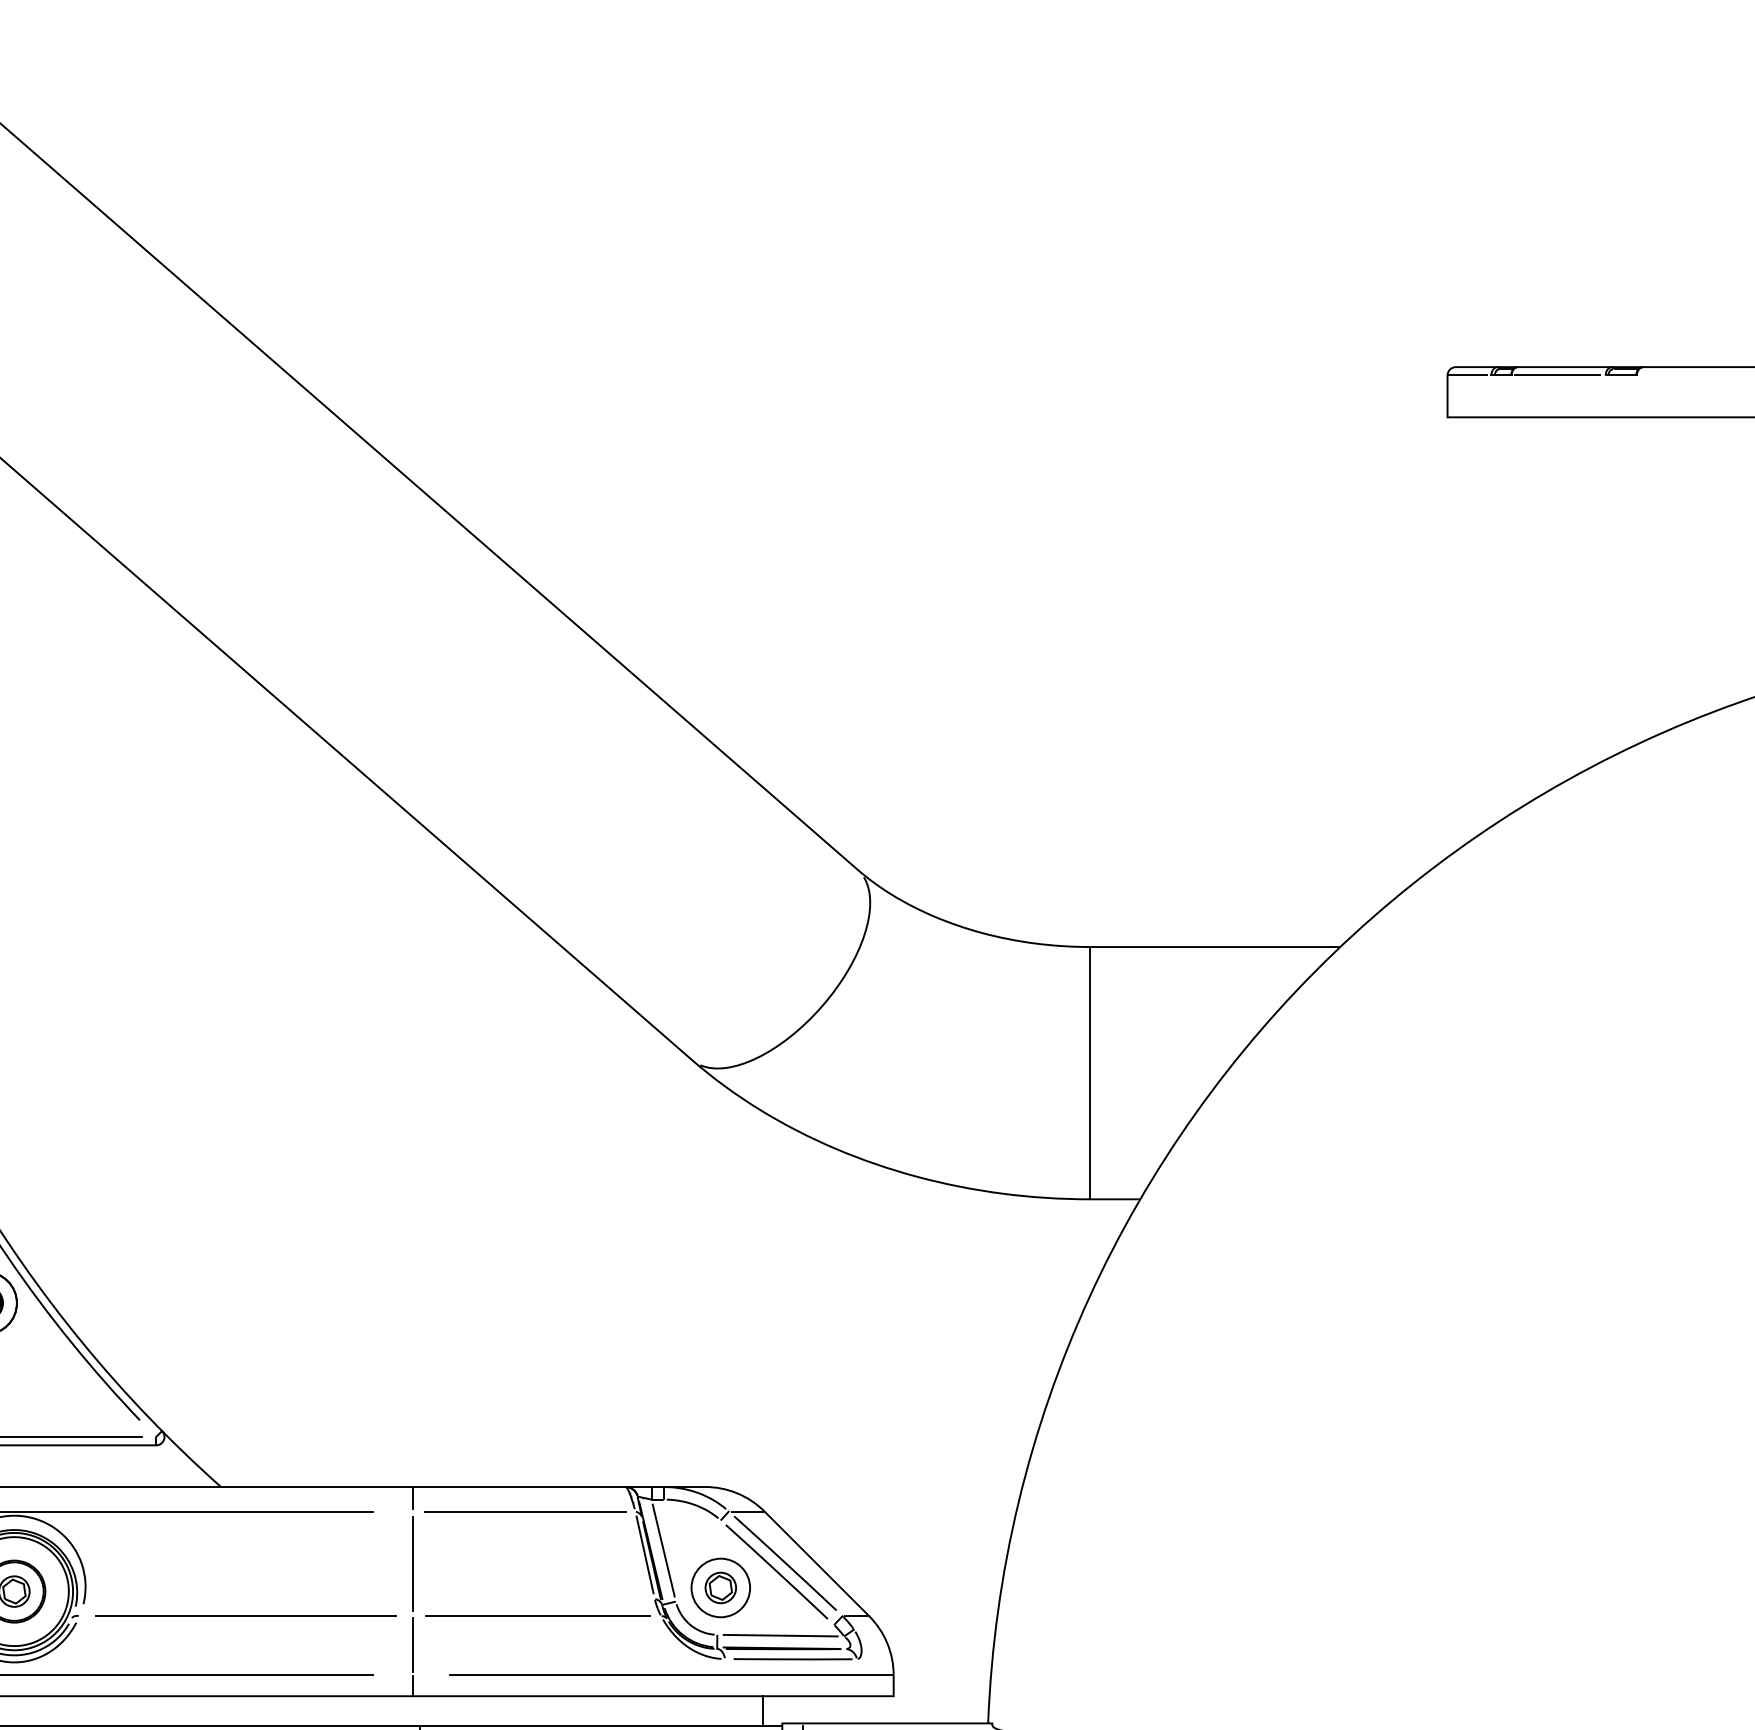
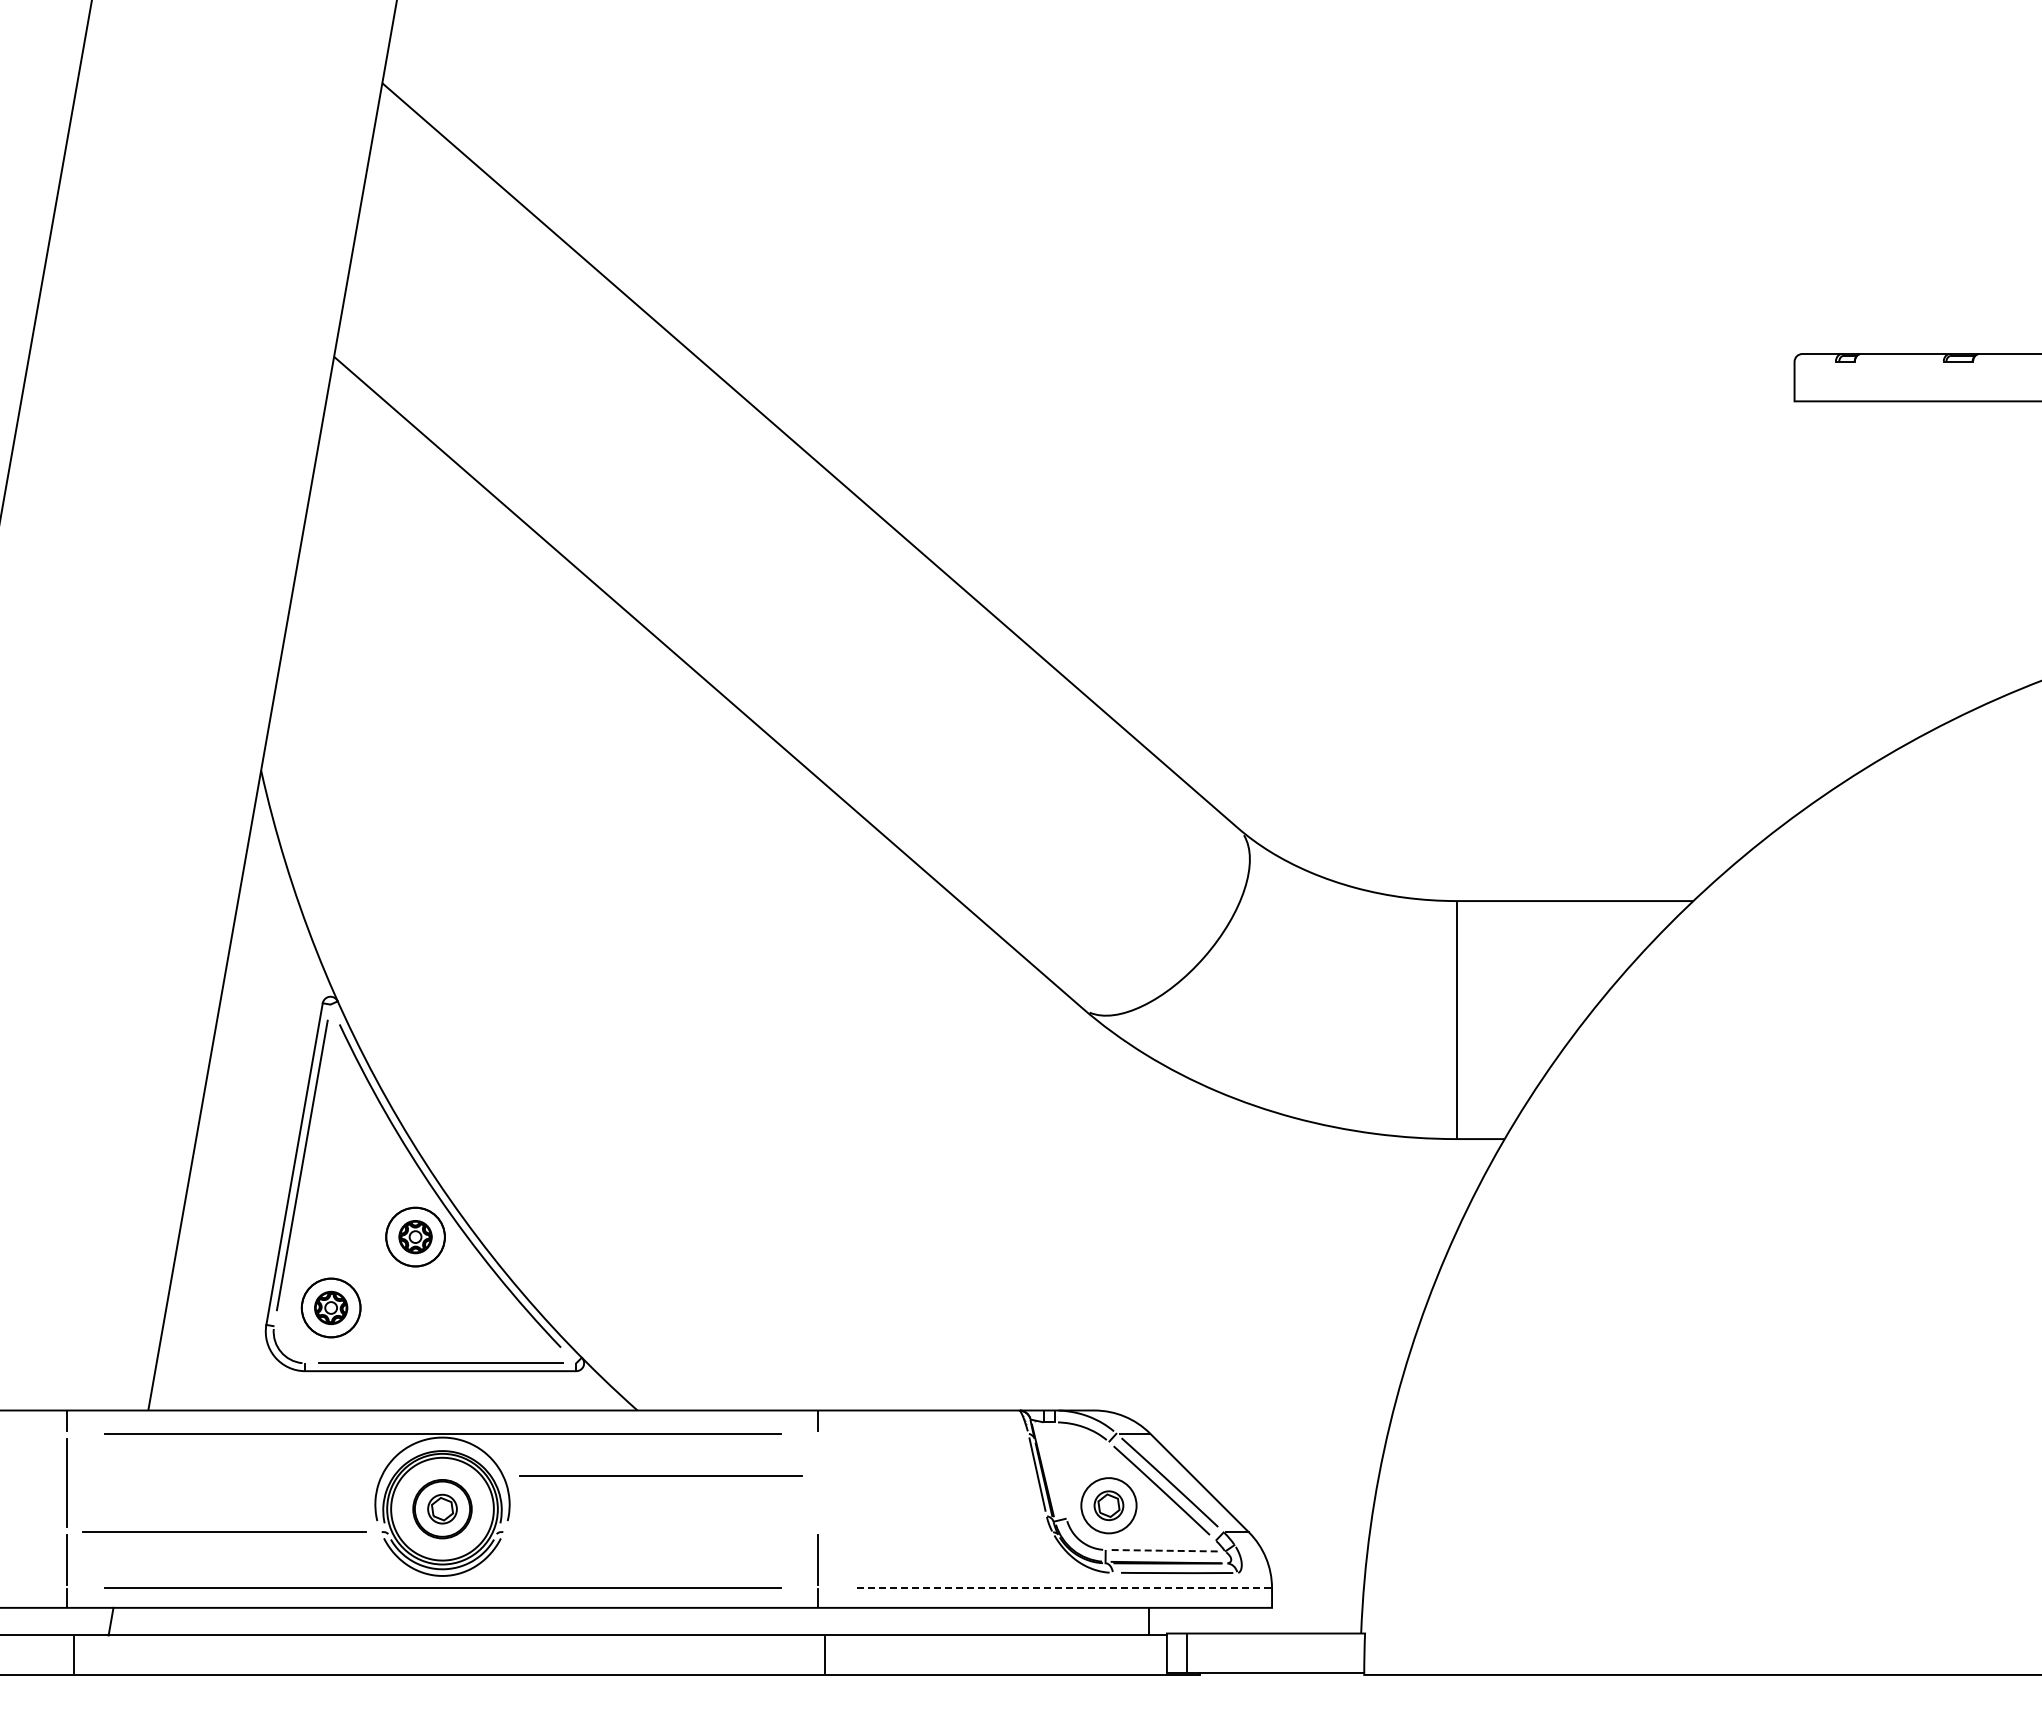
line: (1466, 375) -> (1812, 361), removed
line: (1557, 375) -> (1898, 361), removed
line: (525, 1511) -> (924, 1433), removed
line: (663, 1550) -> (1054, 1470), removed
line: (412, 1563) -> (818, 1482), removed
line: (245, 1615) -> (660, 1475), moved
line: (538, 1616) -> (936, 1532), removed
line: (780, 1635) -> (1165, 1550), solid -> dashed
line: (670, 1675) -> (1061, 1588), solid -> dashed

